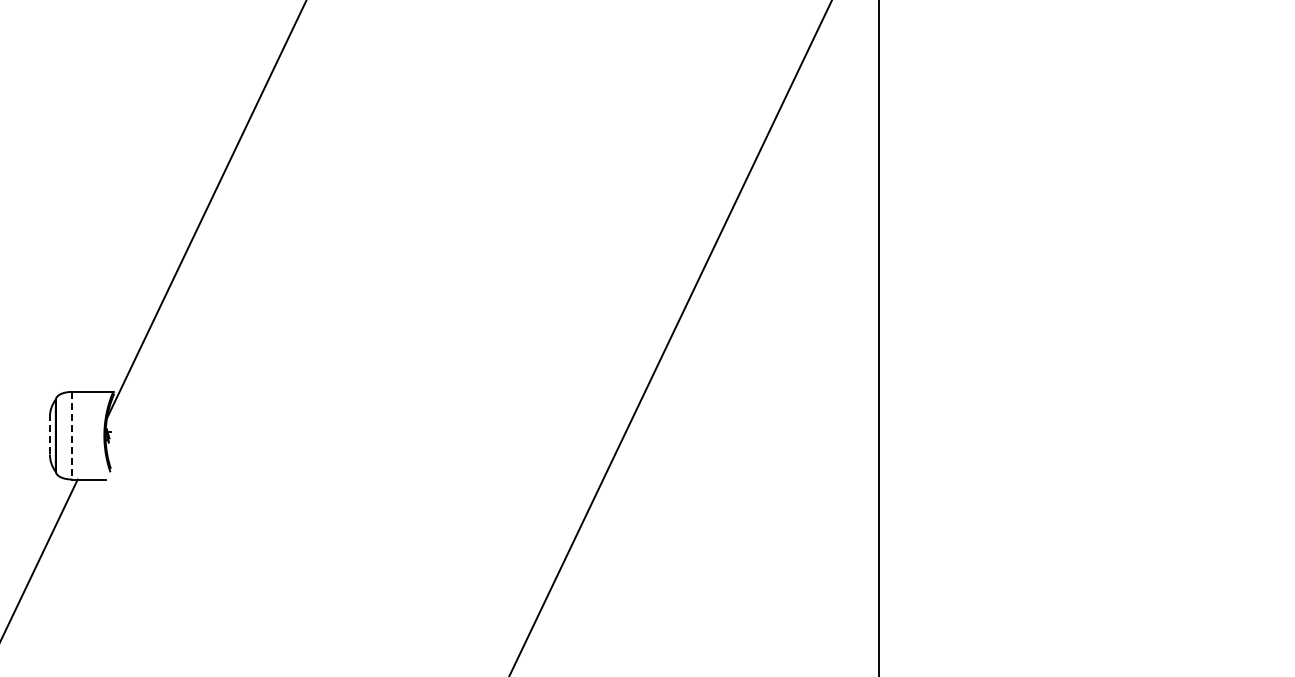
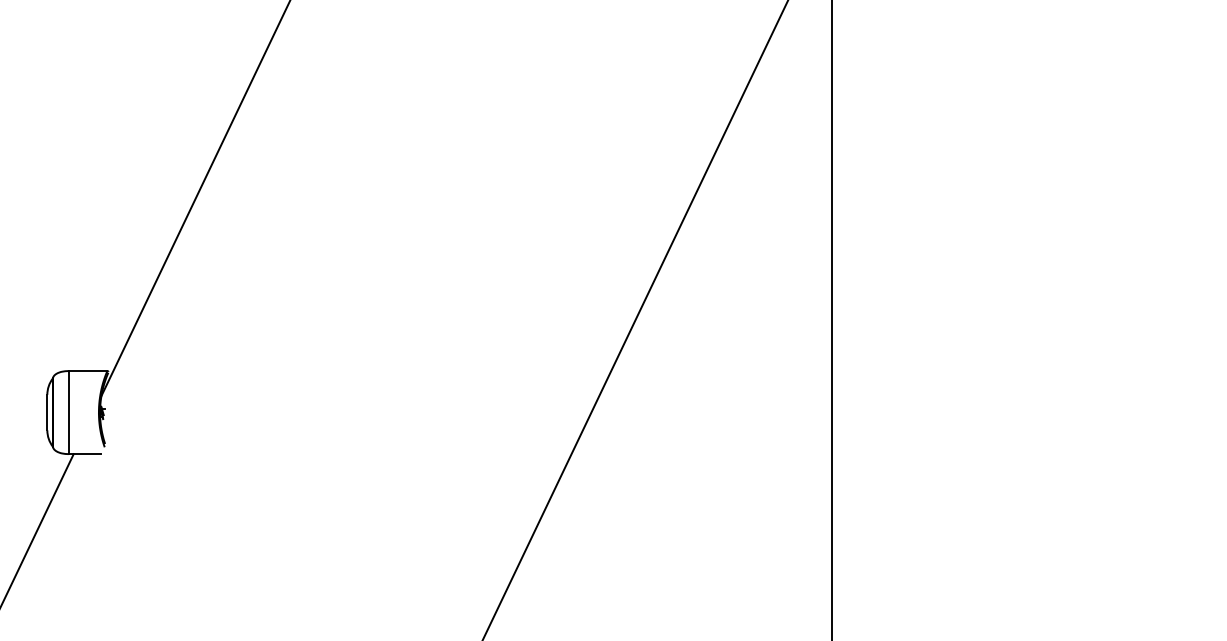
line: (49, 435) -> (46, 412), dashed -> solid
line: (72, 435) -> (68, 412), dashed -> solid

